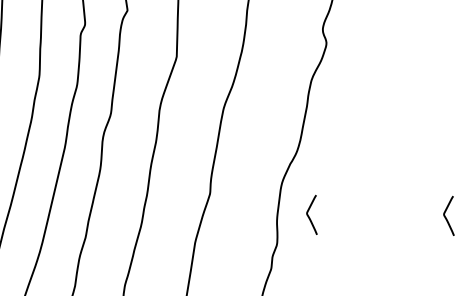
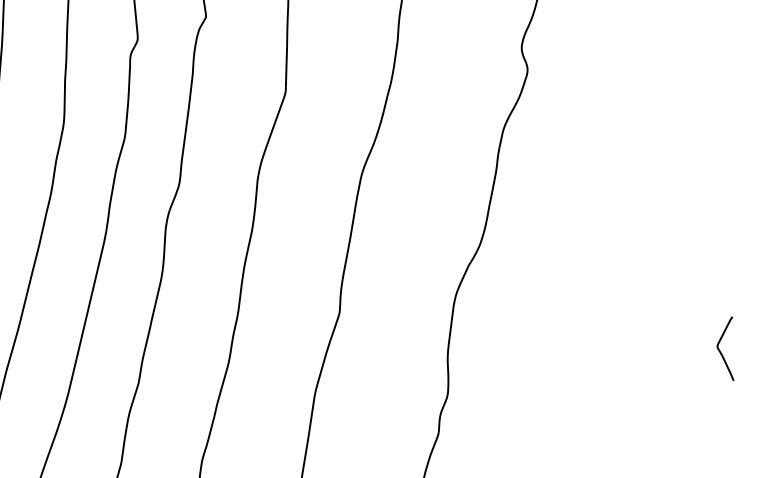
curve: (309, 216) -> (500, 349), removed

